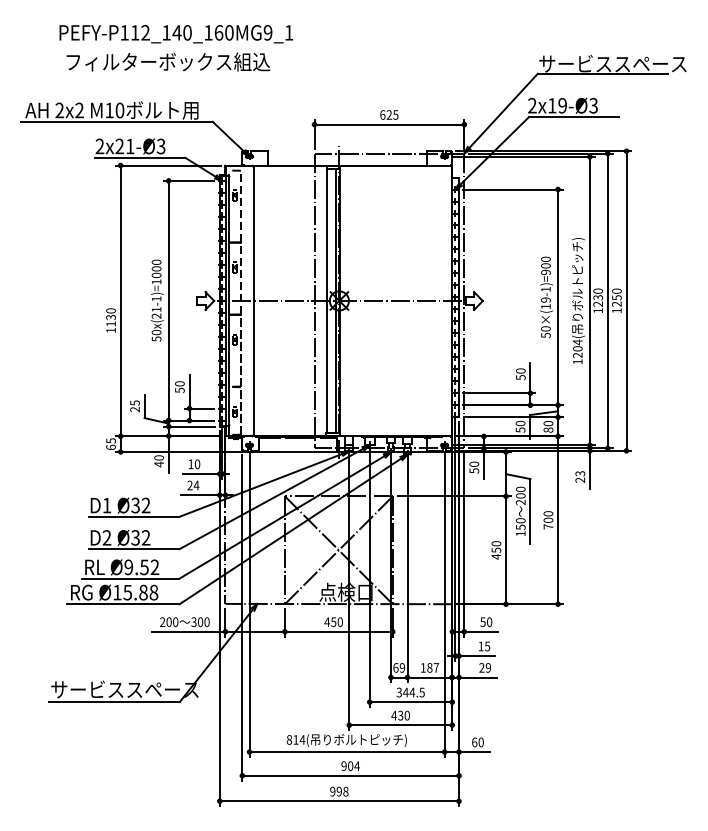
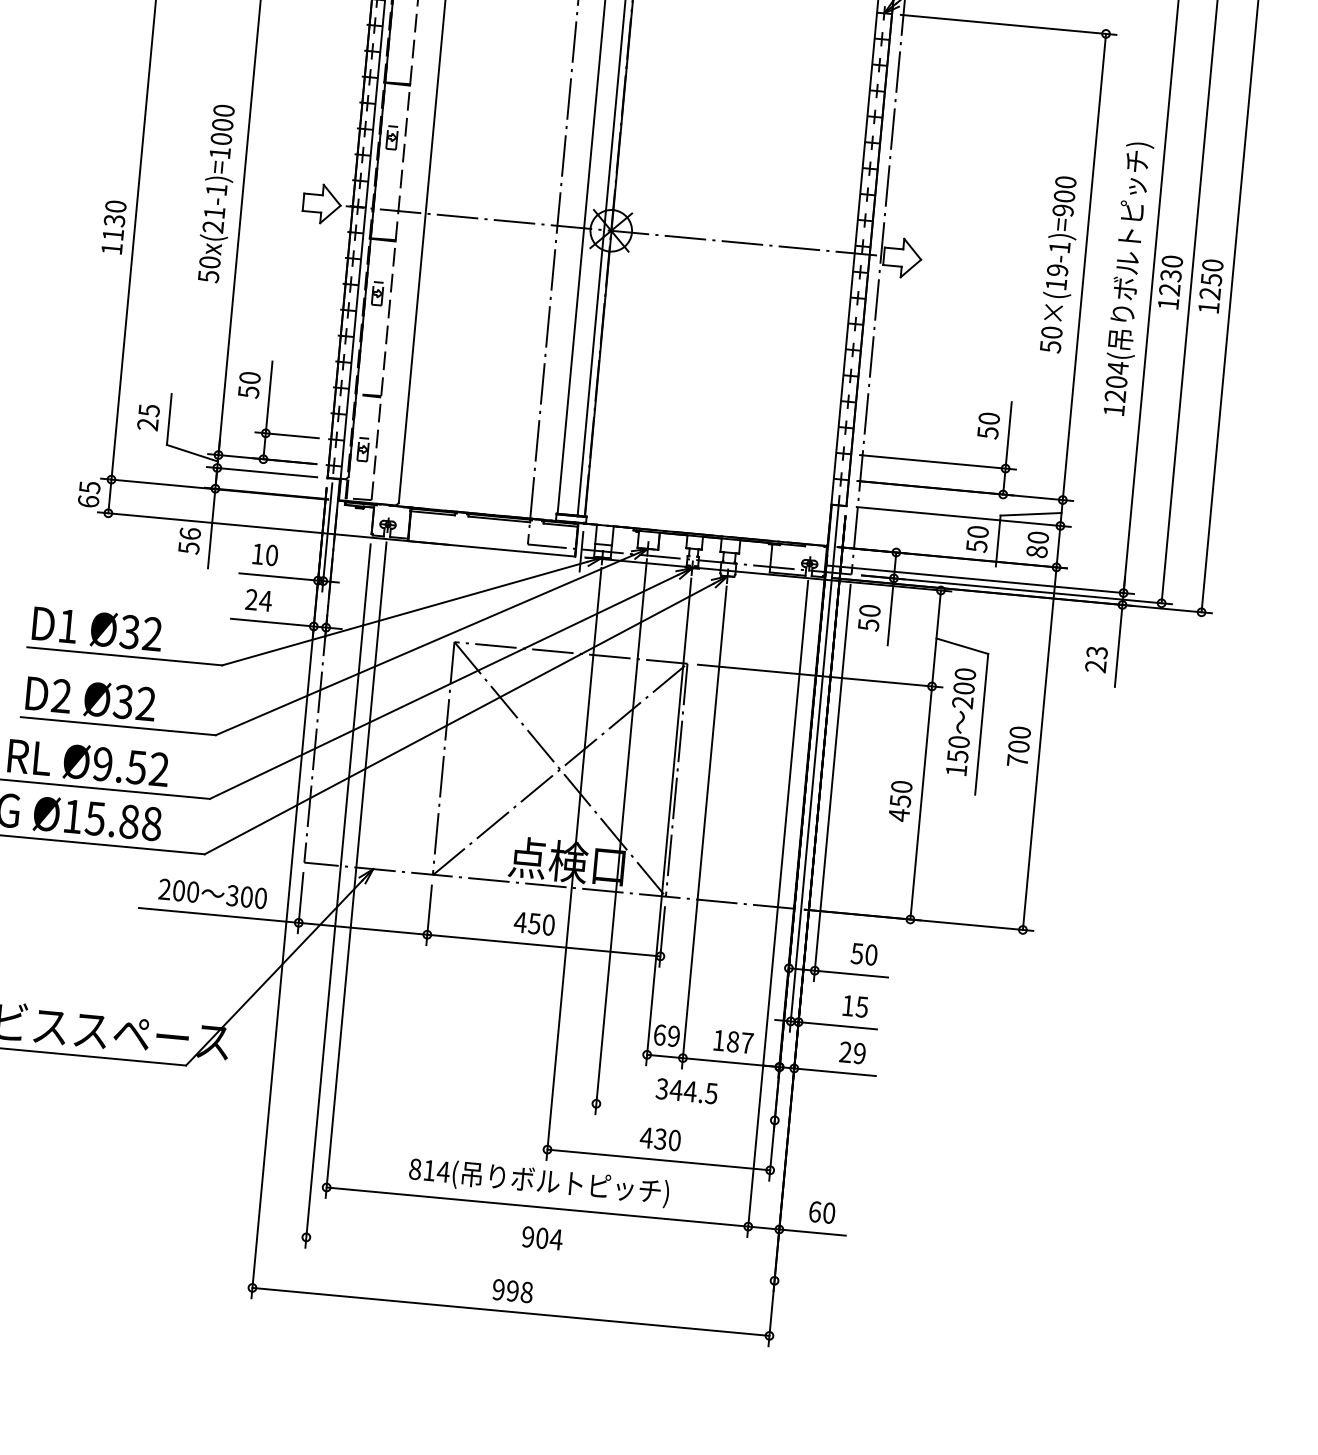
text: (158, 461) -> (188, 541), 40 -> 56
line: (410, 702) -> (684, 1112), removed
line: (350, 775) -> (540, 1258), removed

